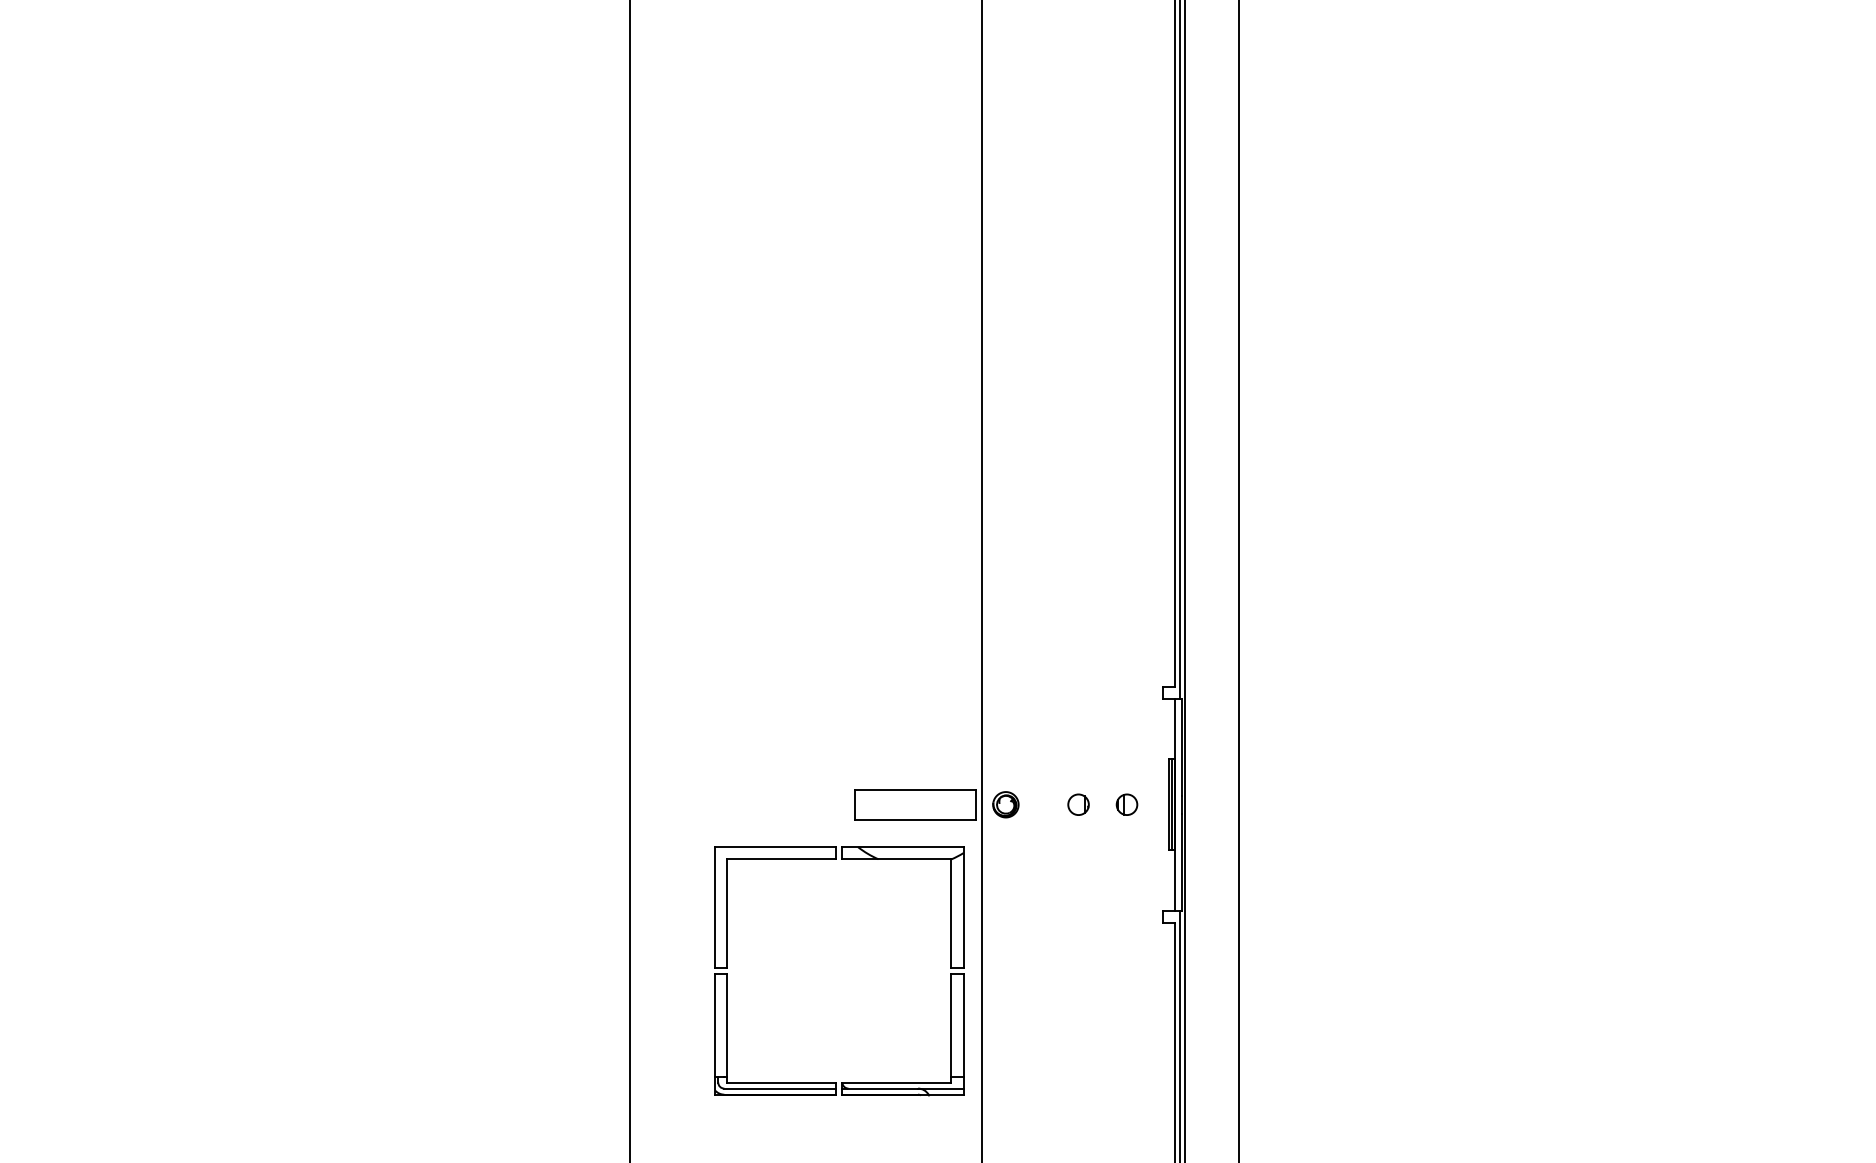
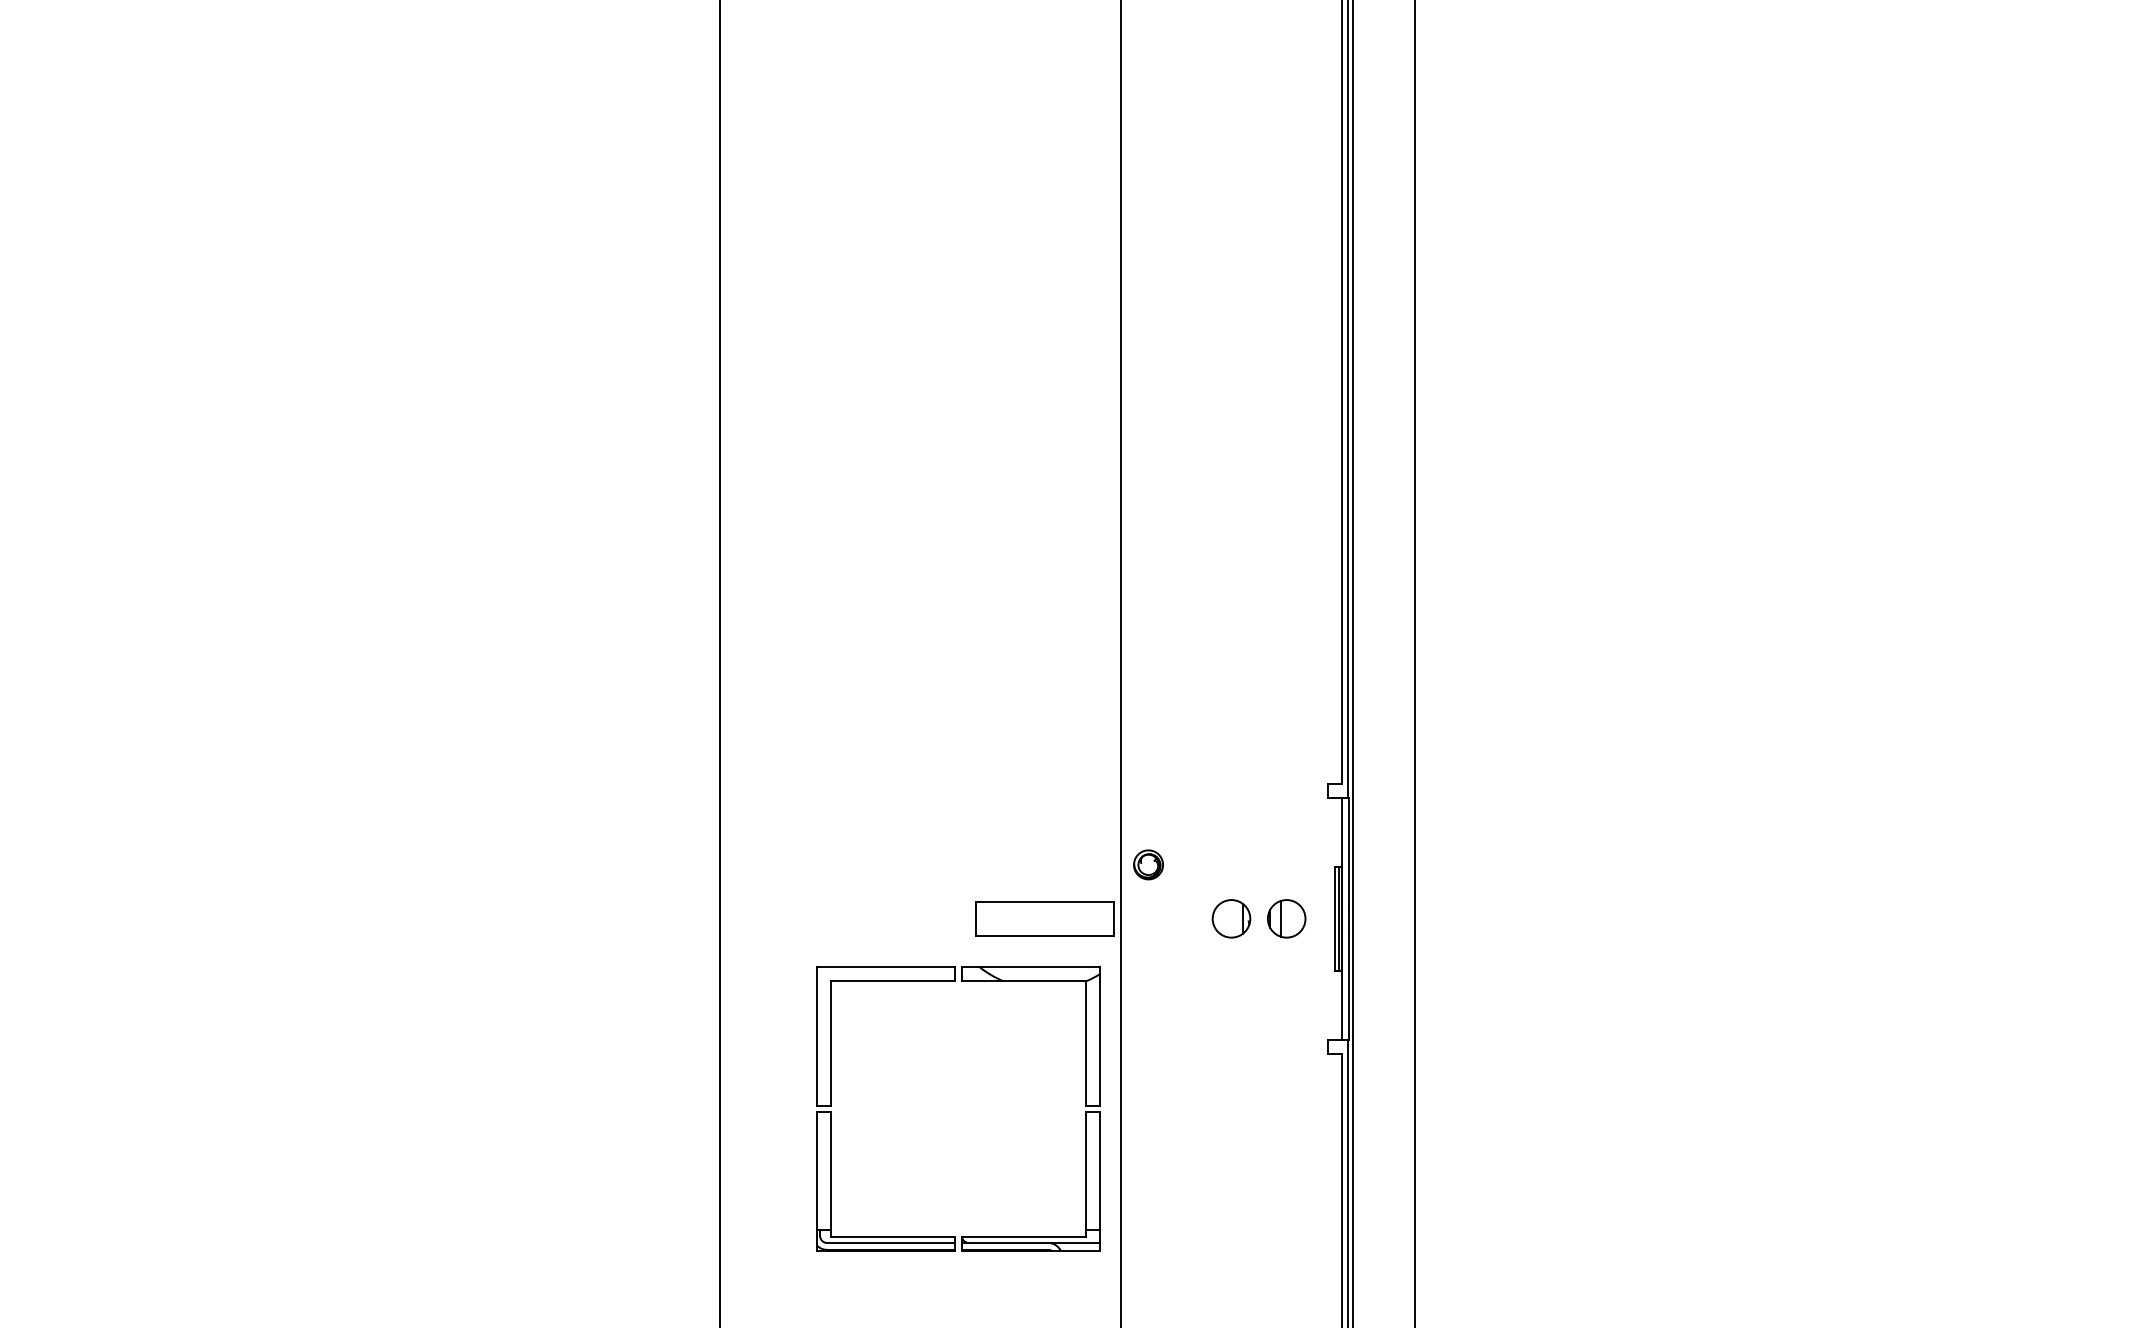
part: (1005, 804) -> (1148, 864), moved
part: (1078, 804) -> (1231, 918), size x1.6
part: (1126, 804) -> (1286, 918), size x1.6

